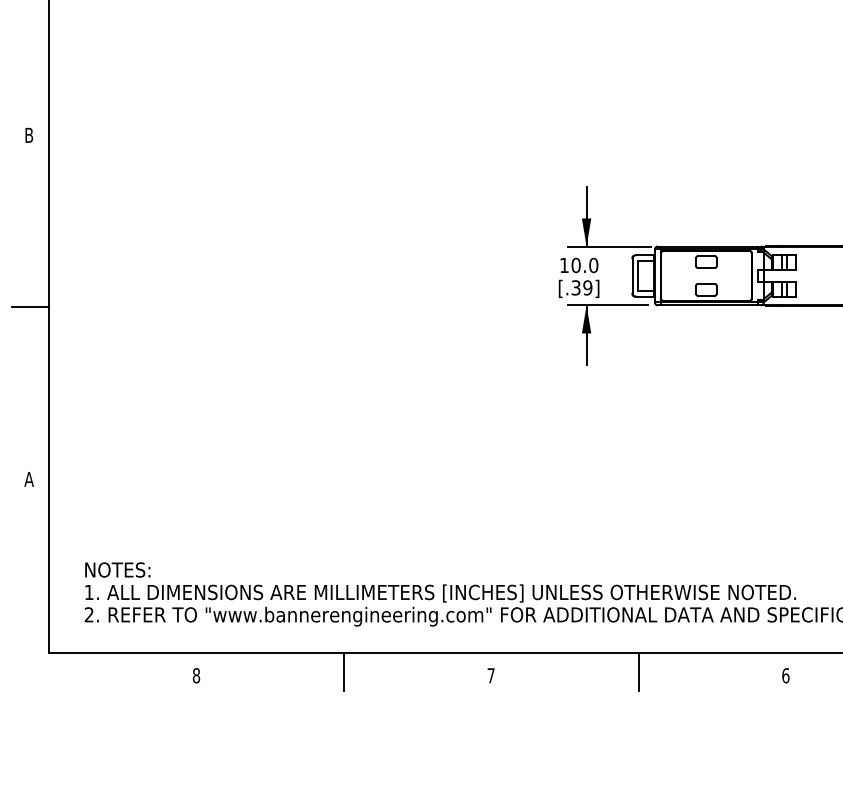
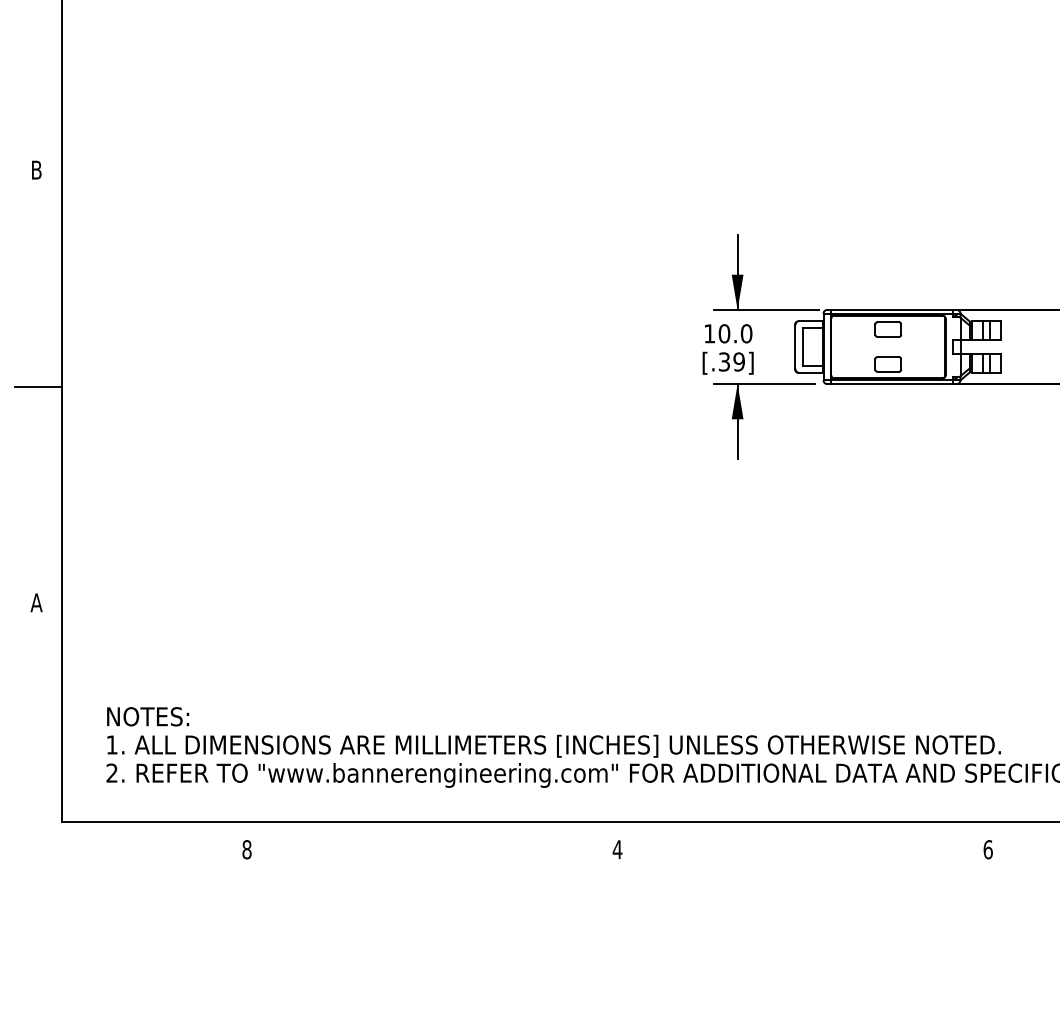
line: (343, 671) -> (432, 844), removed
line: (638, 671) -> (802, 844), removed
text: (491, 675) -> (617, 849), 7 -> 4

